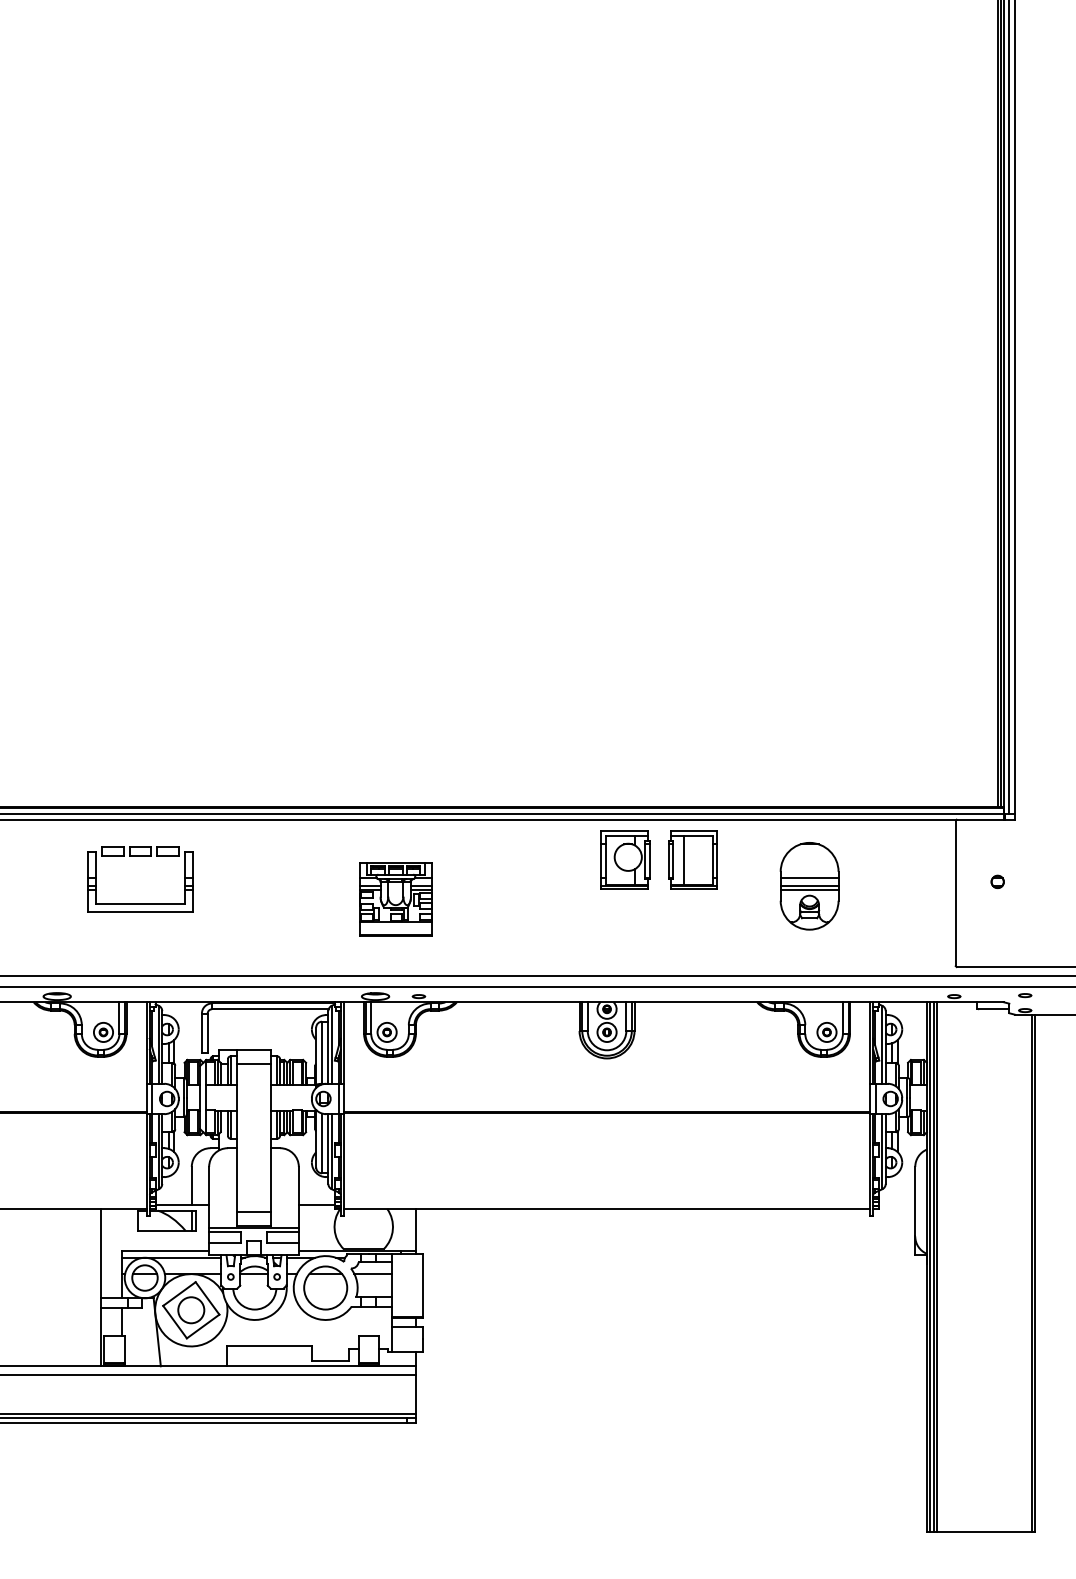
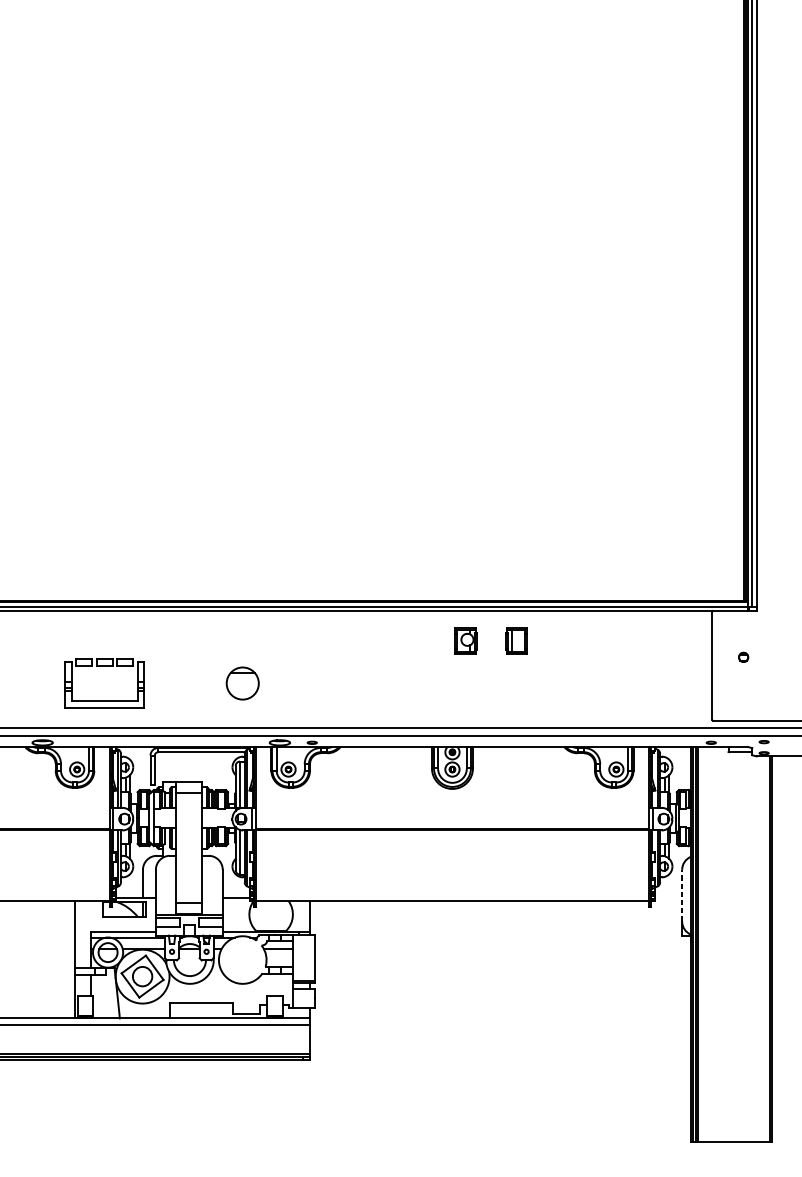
part: (140, 856) -> (104, 666), moved
part: (625, 859) -> (466, 640), size x0.6
part: (692, 859) -> (516, 640), size x0.6
part: (809, 886) -> (603, 660), removed
part: (395, 899) -> (294, 670), removed
line: (915, 1201) -> (682, 895), solid -> dashed
part: (325, 1287) -> (242, 683), moved

